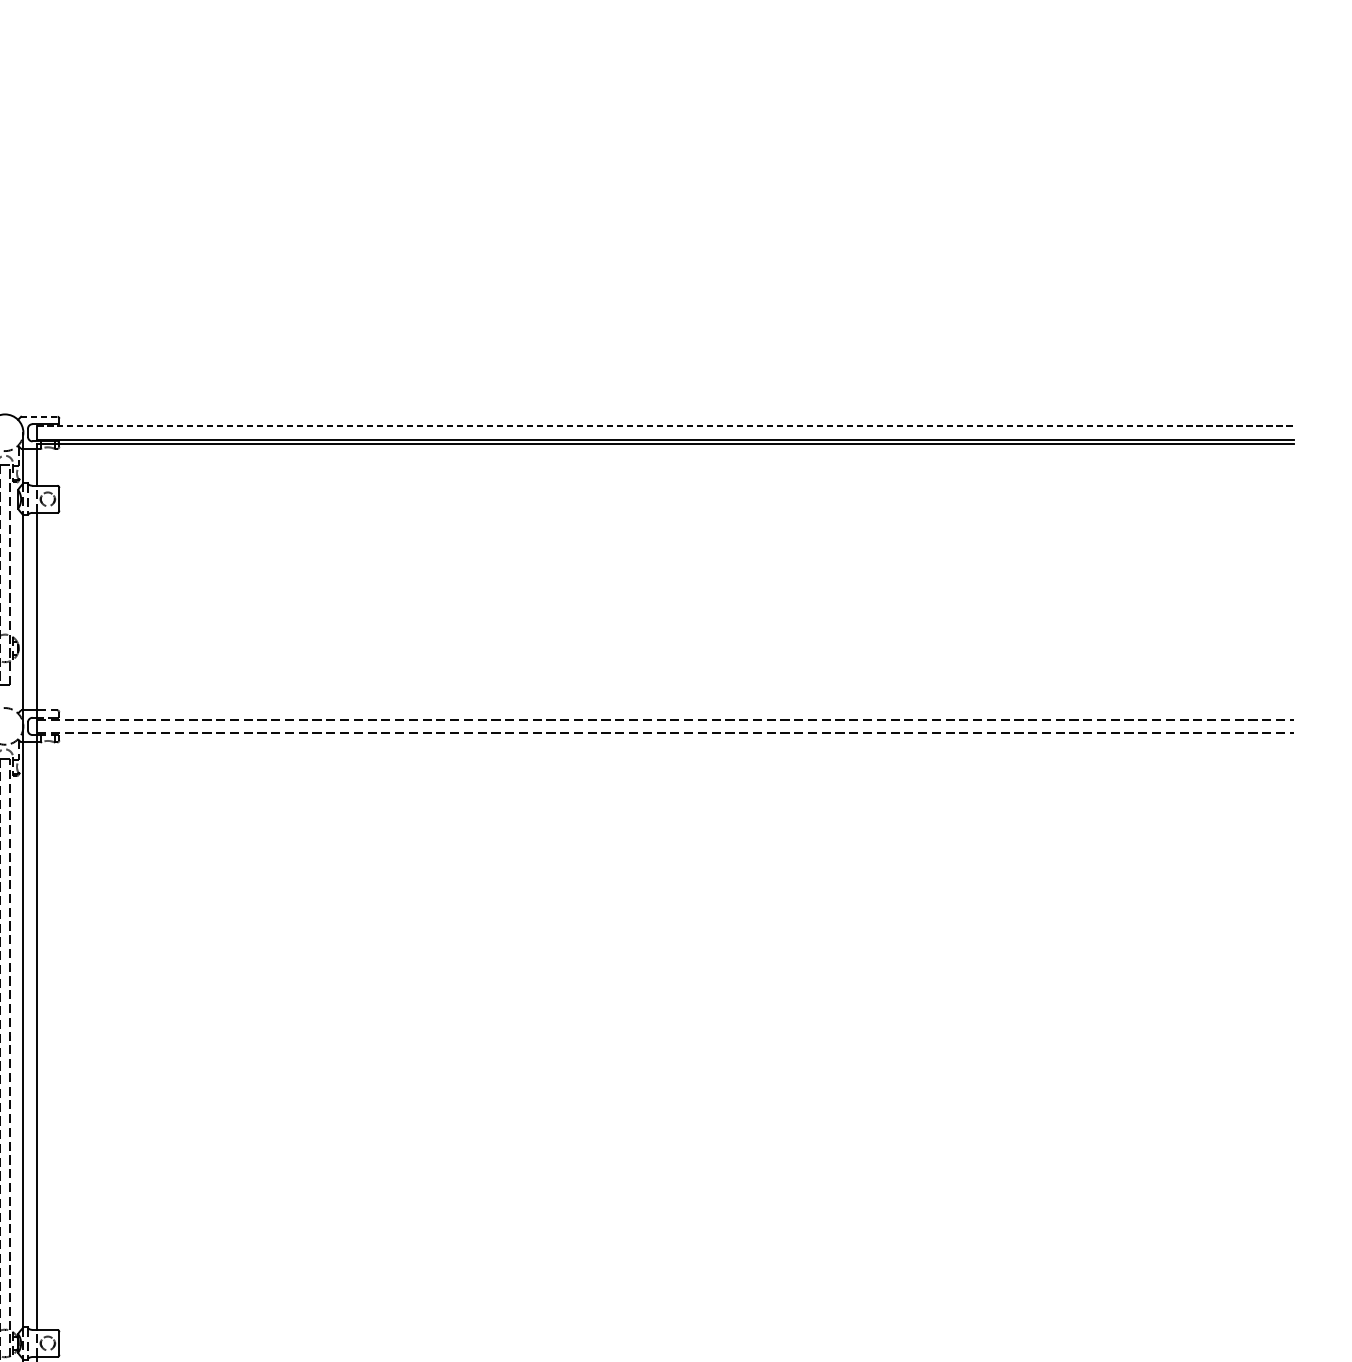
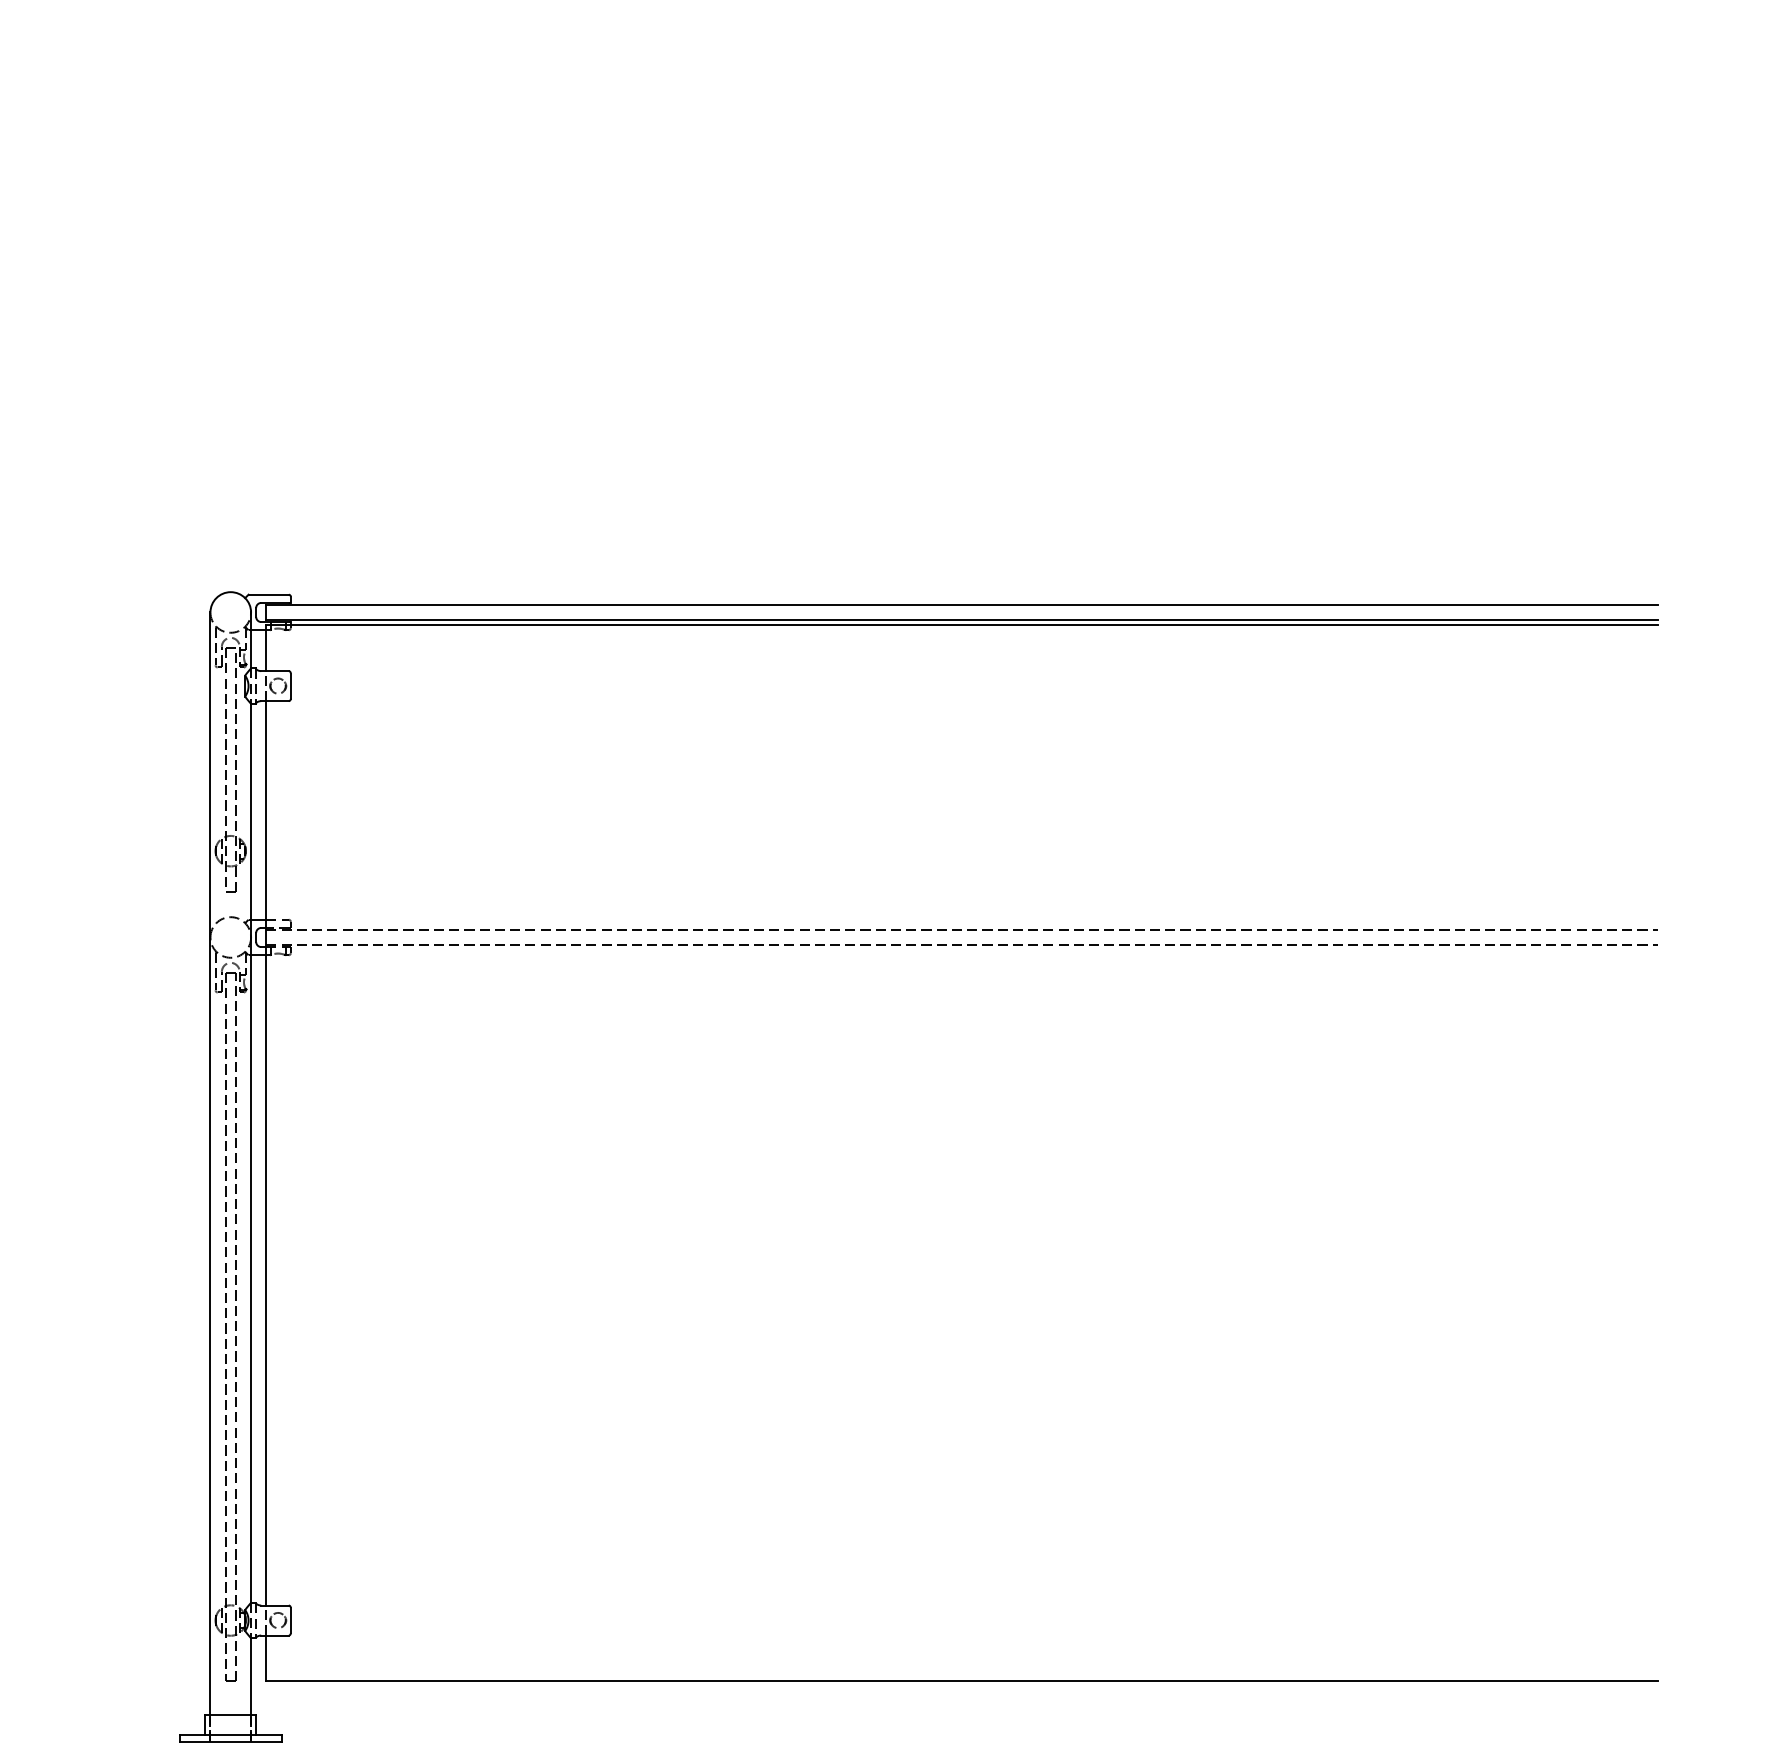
line: (40, 416) -> (269, 594), dashed -> solid
line: (666, 425) -> (962, 604), dashed -> solid

